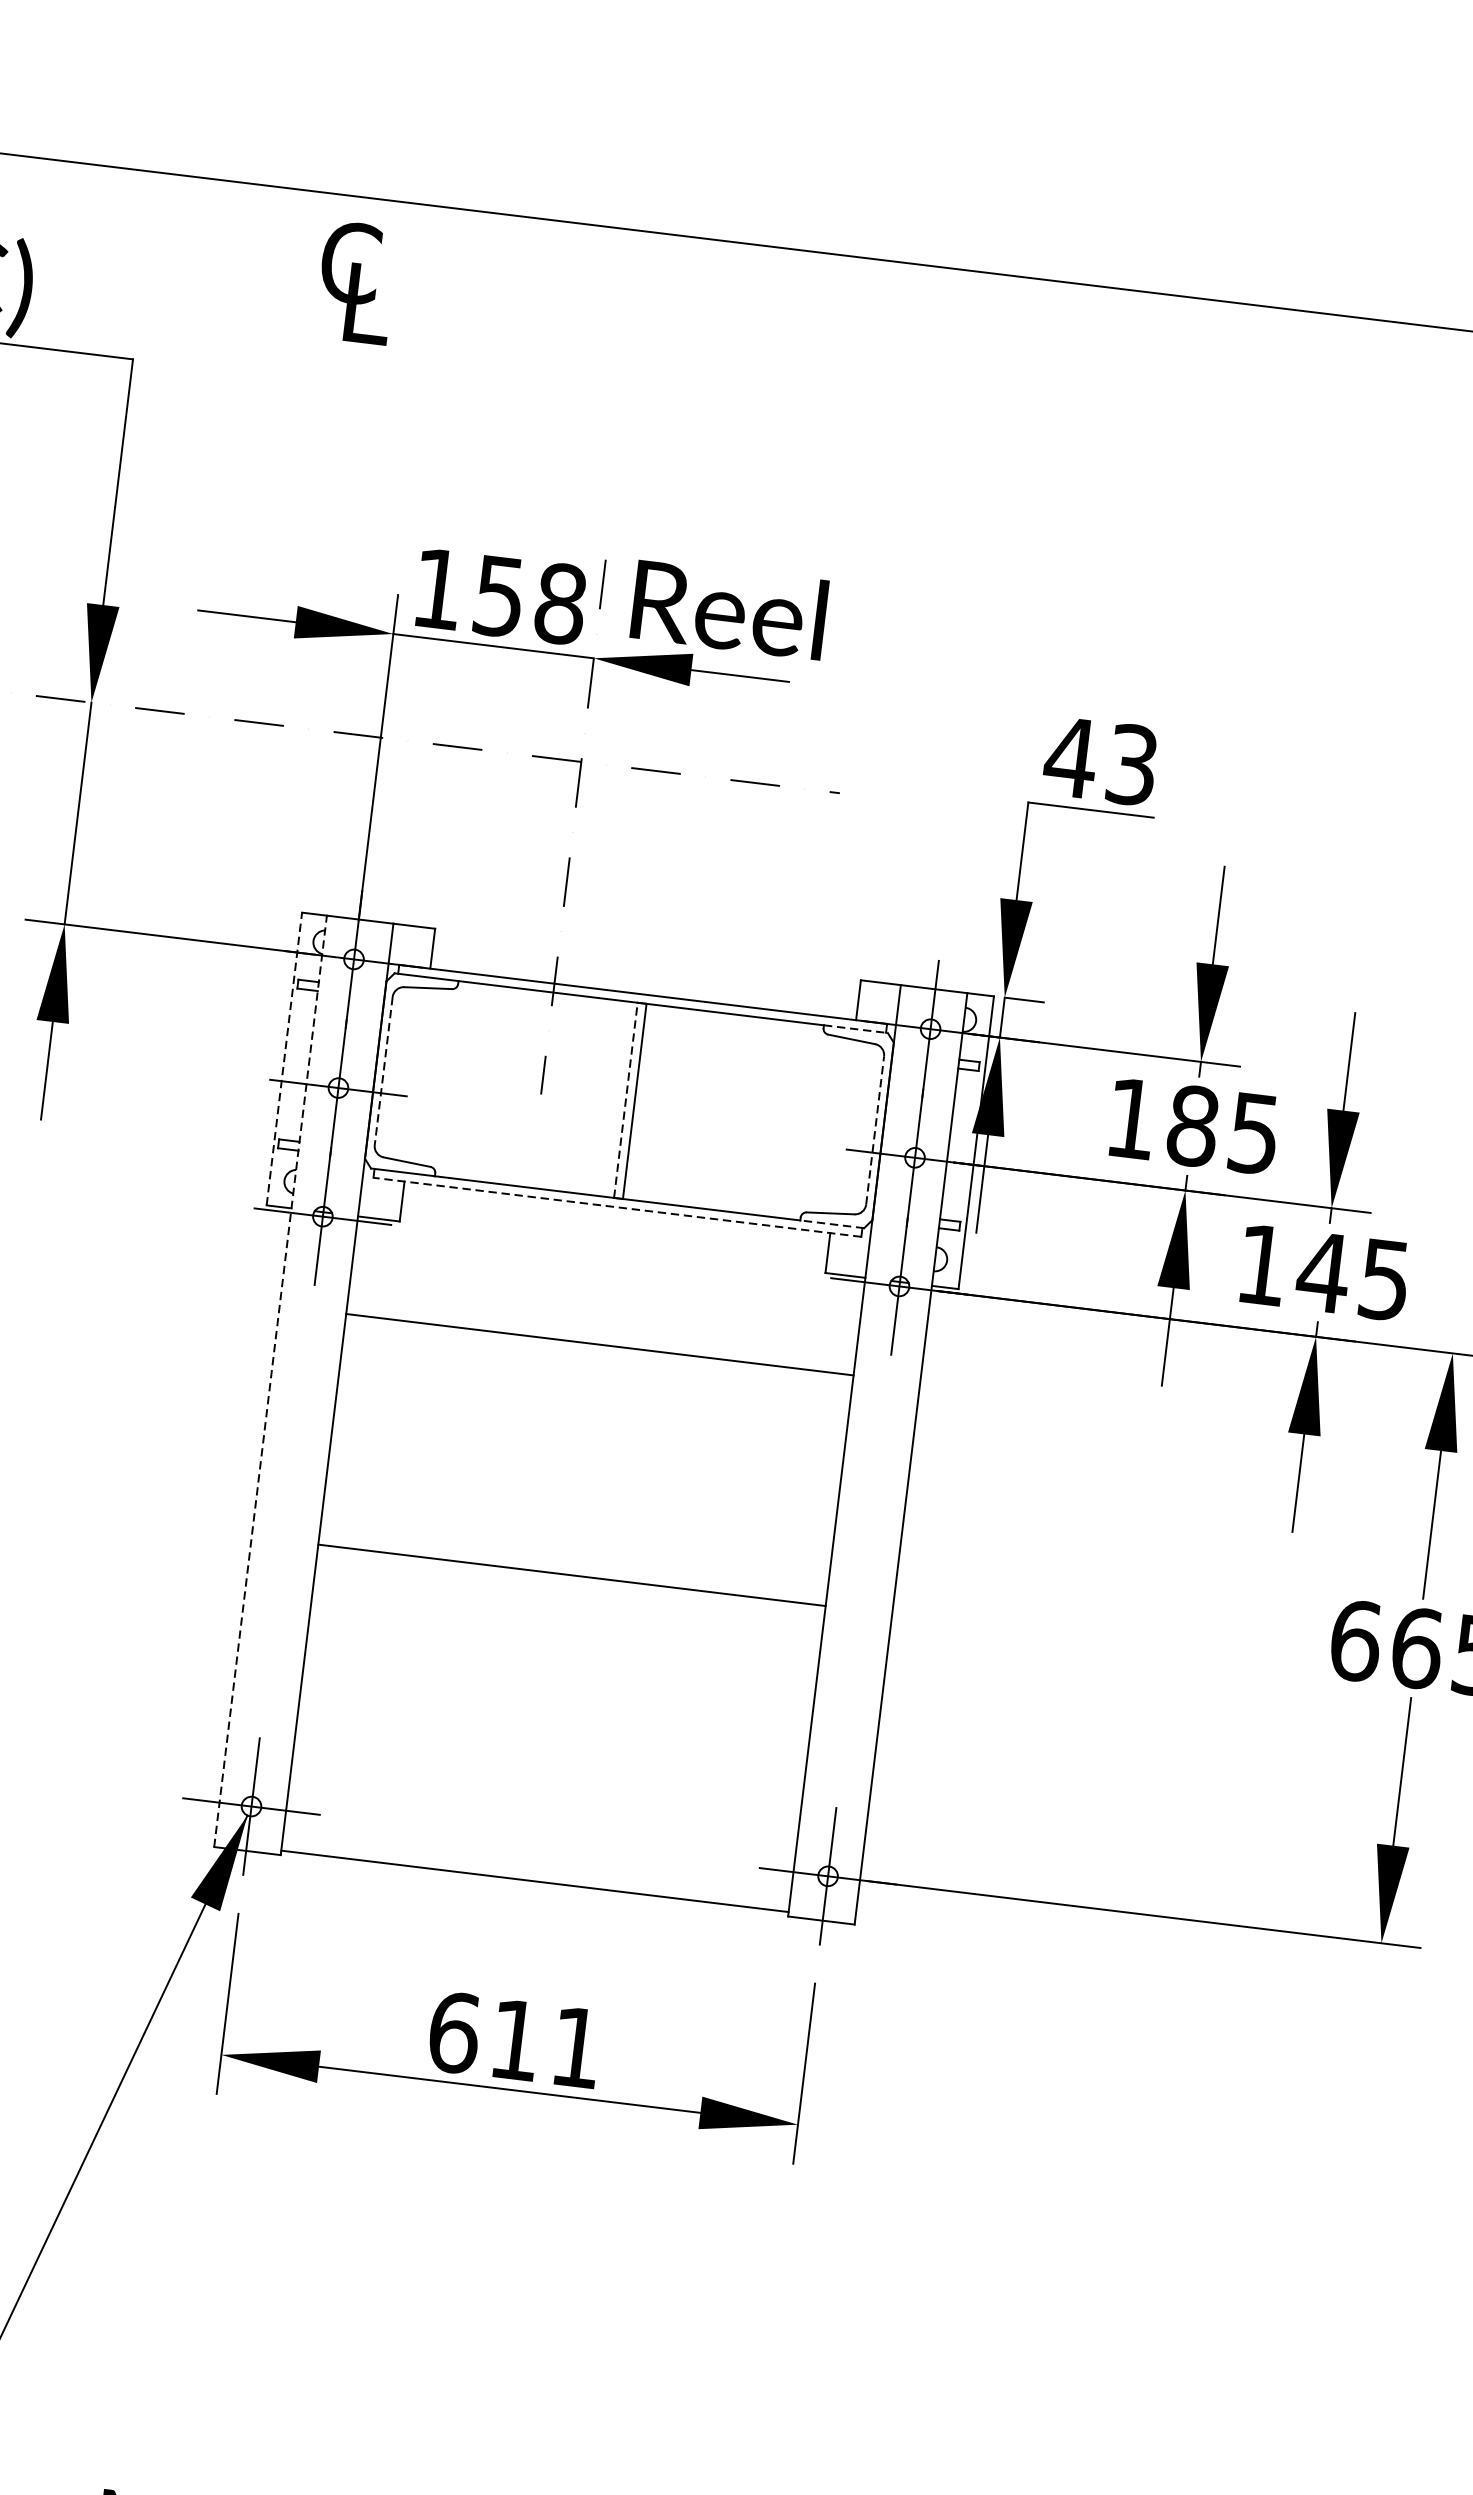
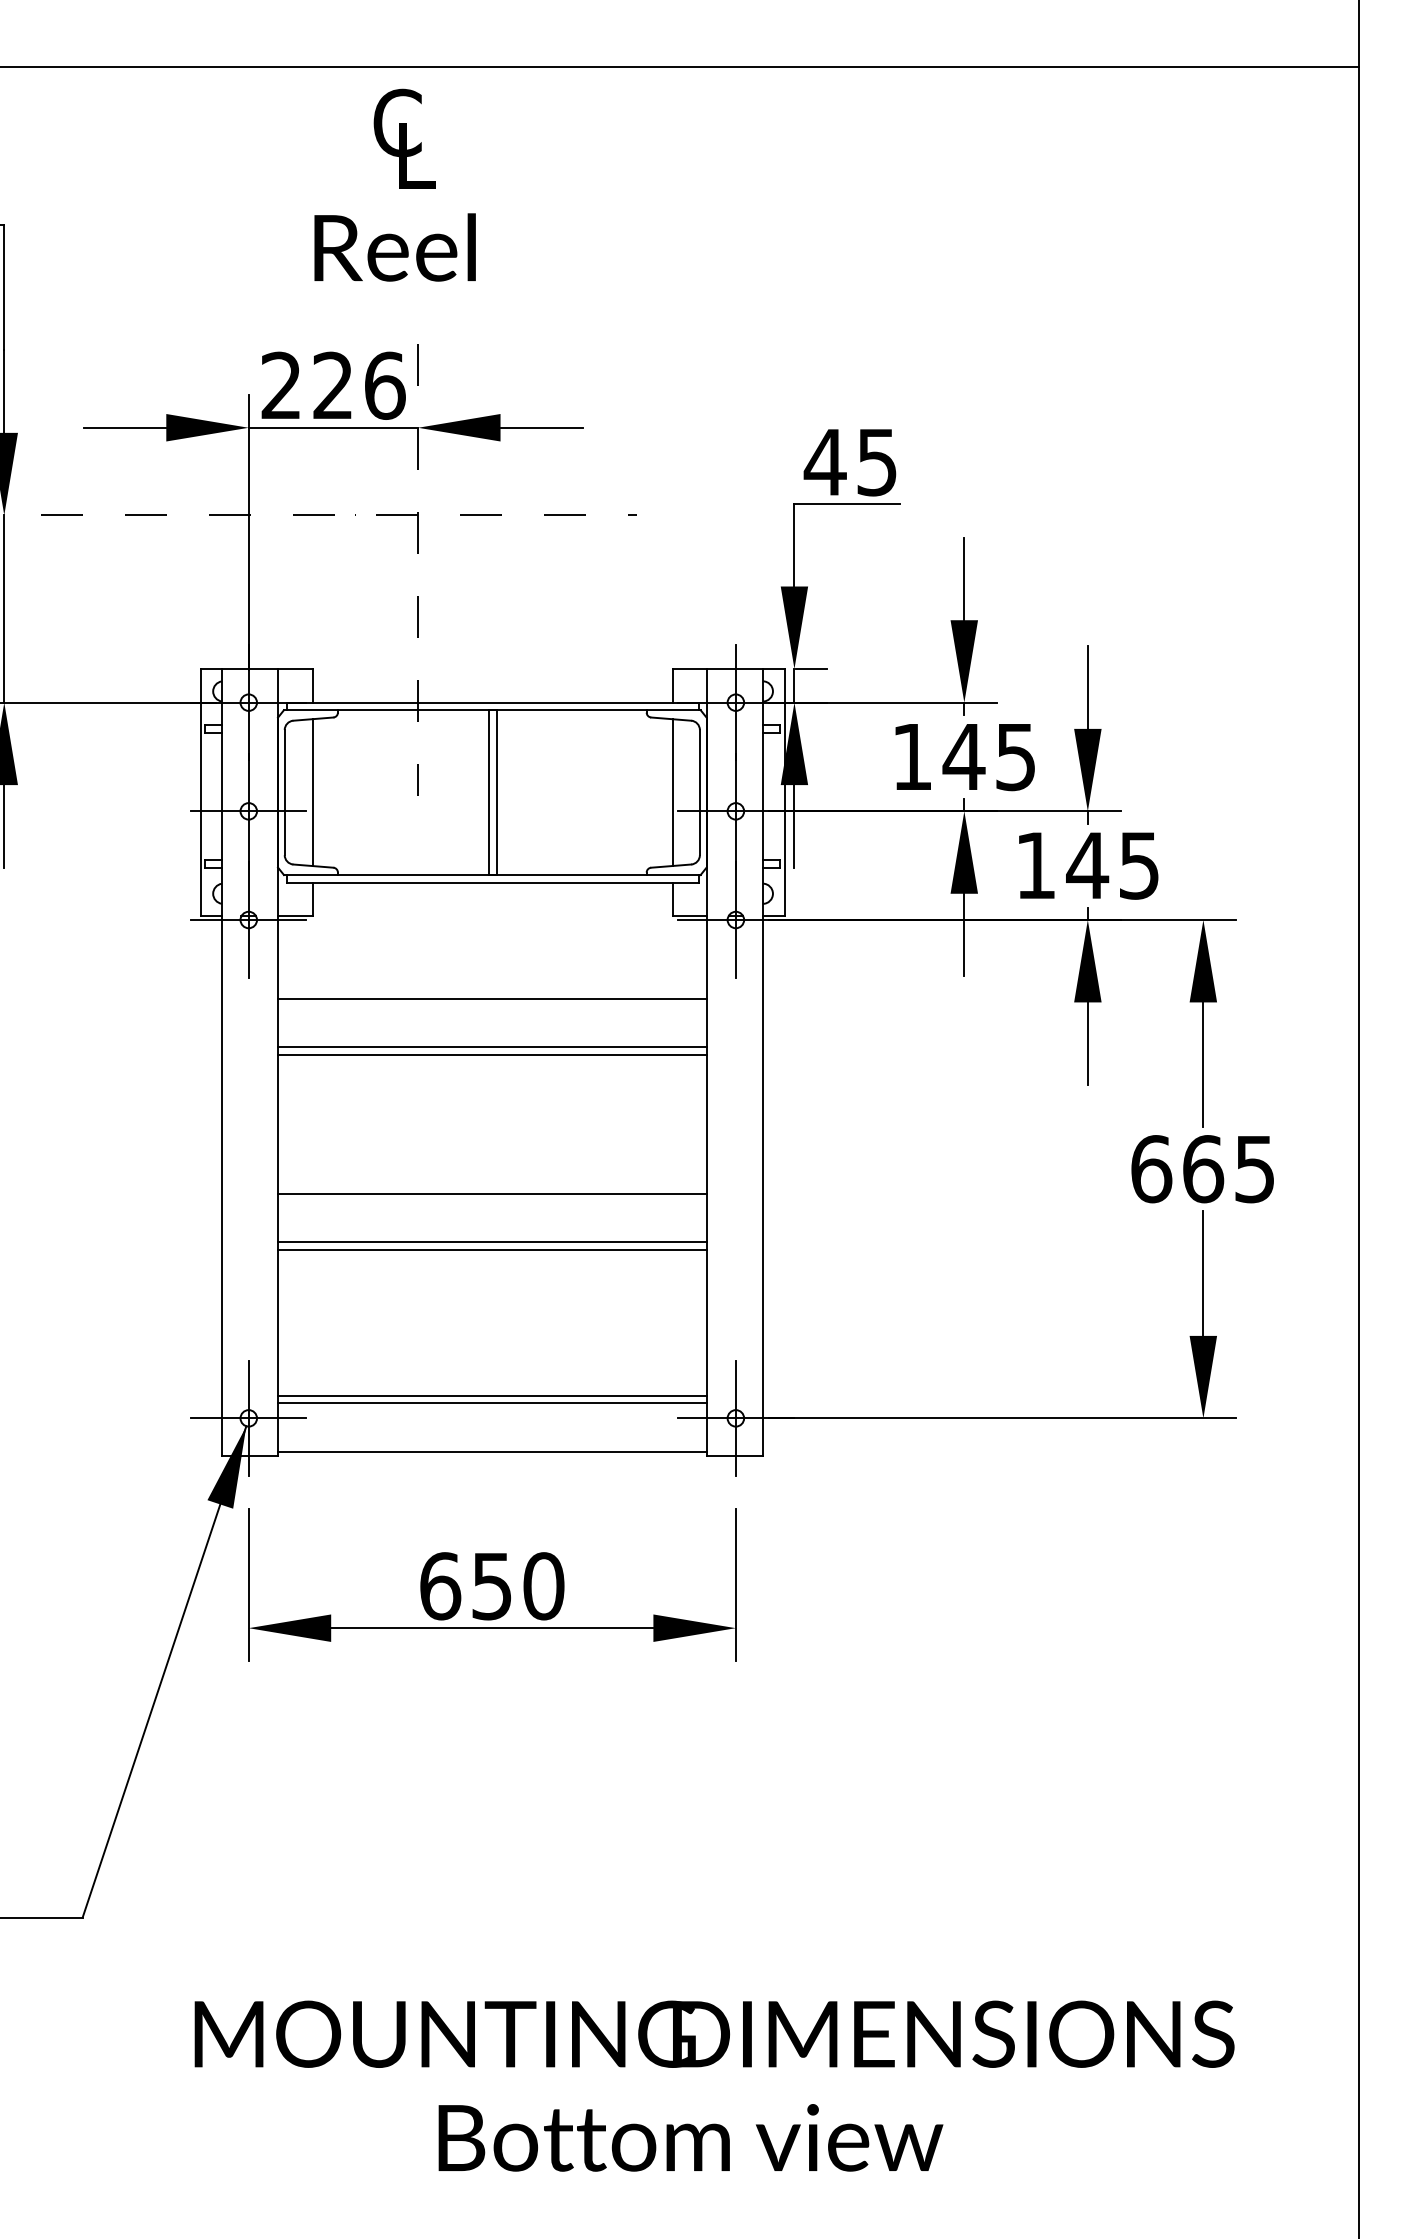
text: (356, 282) -> (404, 138), moved
text: (499, 596) -> (333, 385), 158 -> 226
text: (728, 609) -> (394, 247), moved
text: (1132, 764) -> (877, 461), 43 -> 45
line: (855, 1029) -> (673, 710), dashed -> solid
line: (284, 1058) -> (200, 792), dashed -> solid
line: (383, 1070) -> (284, 792), dashed -> solid
line: (417, 1075) -> (313, 792), added
line: (626, 1100) -> (489, 792), dashed -> solid
text: (1192, 1125) -> (963, 756), 185 -> 145
line: (842, 1126) -> (672, 792), added
line: (874, 1130) -> (699, 792), dashed -> solid
line: (616, 1207) -> (492, 882), dashed -> solid
line: (832, 1224) -> (673, 875), dashed -> solid
line: (270, 1380) -> (221, 1061), dashed -> solid
line: (593, 1402) -> (492, 1047), added
line: (592, 1410) -> (492, 1054), added
line: (565, 1633) -> (492, 1242), added
line: (564, 1641) -> (492, 1249), added
line: (543, 1814) -> (492, 1395), added
line: (542, 1823) -> (492, 1403), added
text: (546, 2044) -> (518, 1586), 611 -> 650

